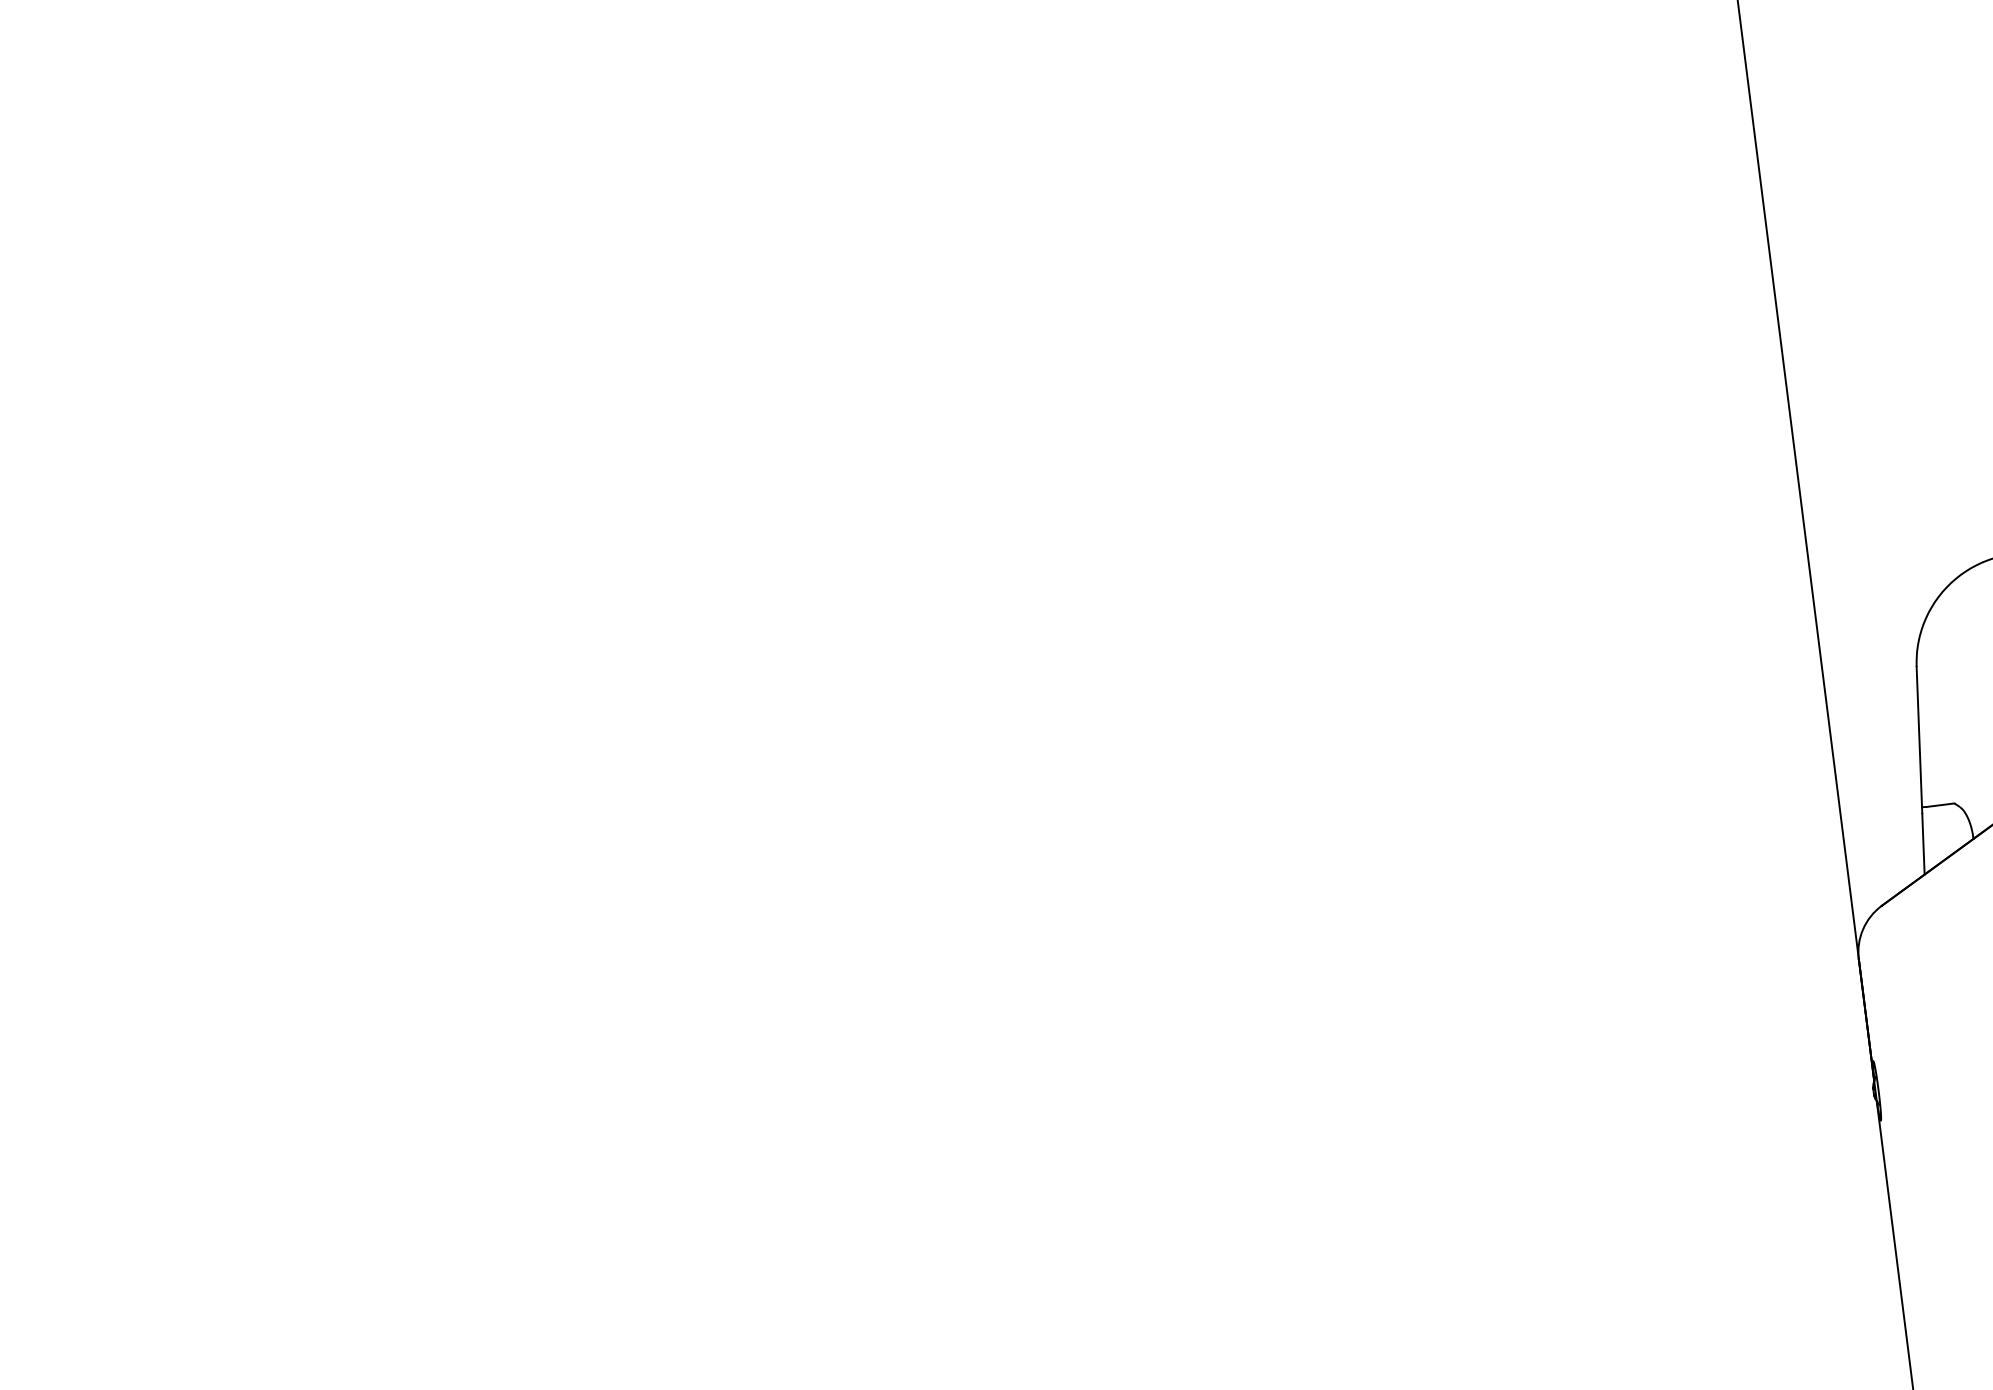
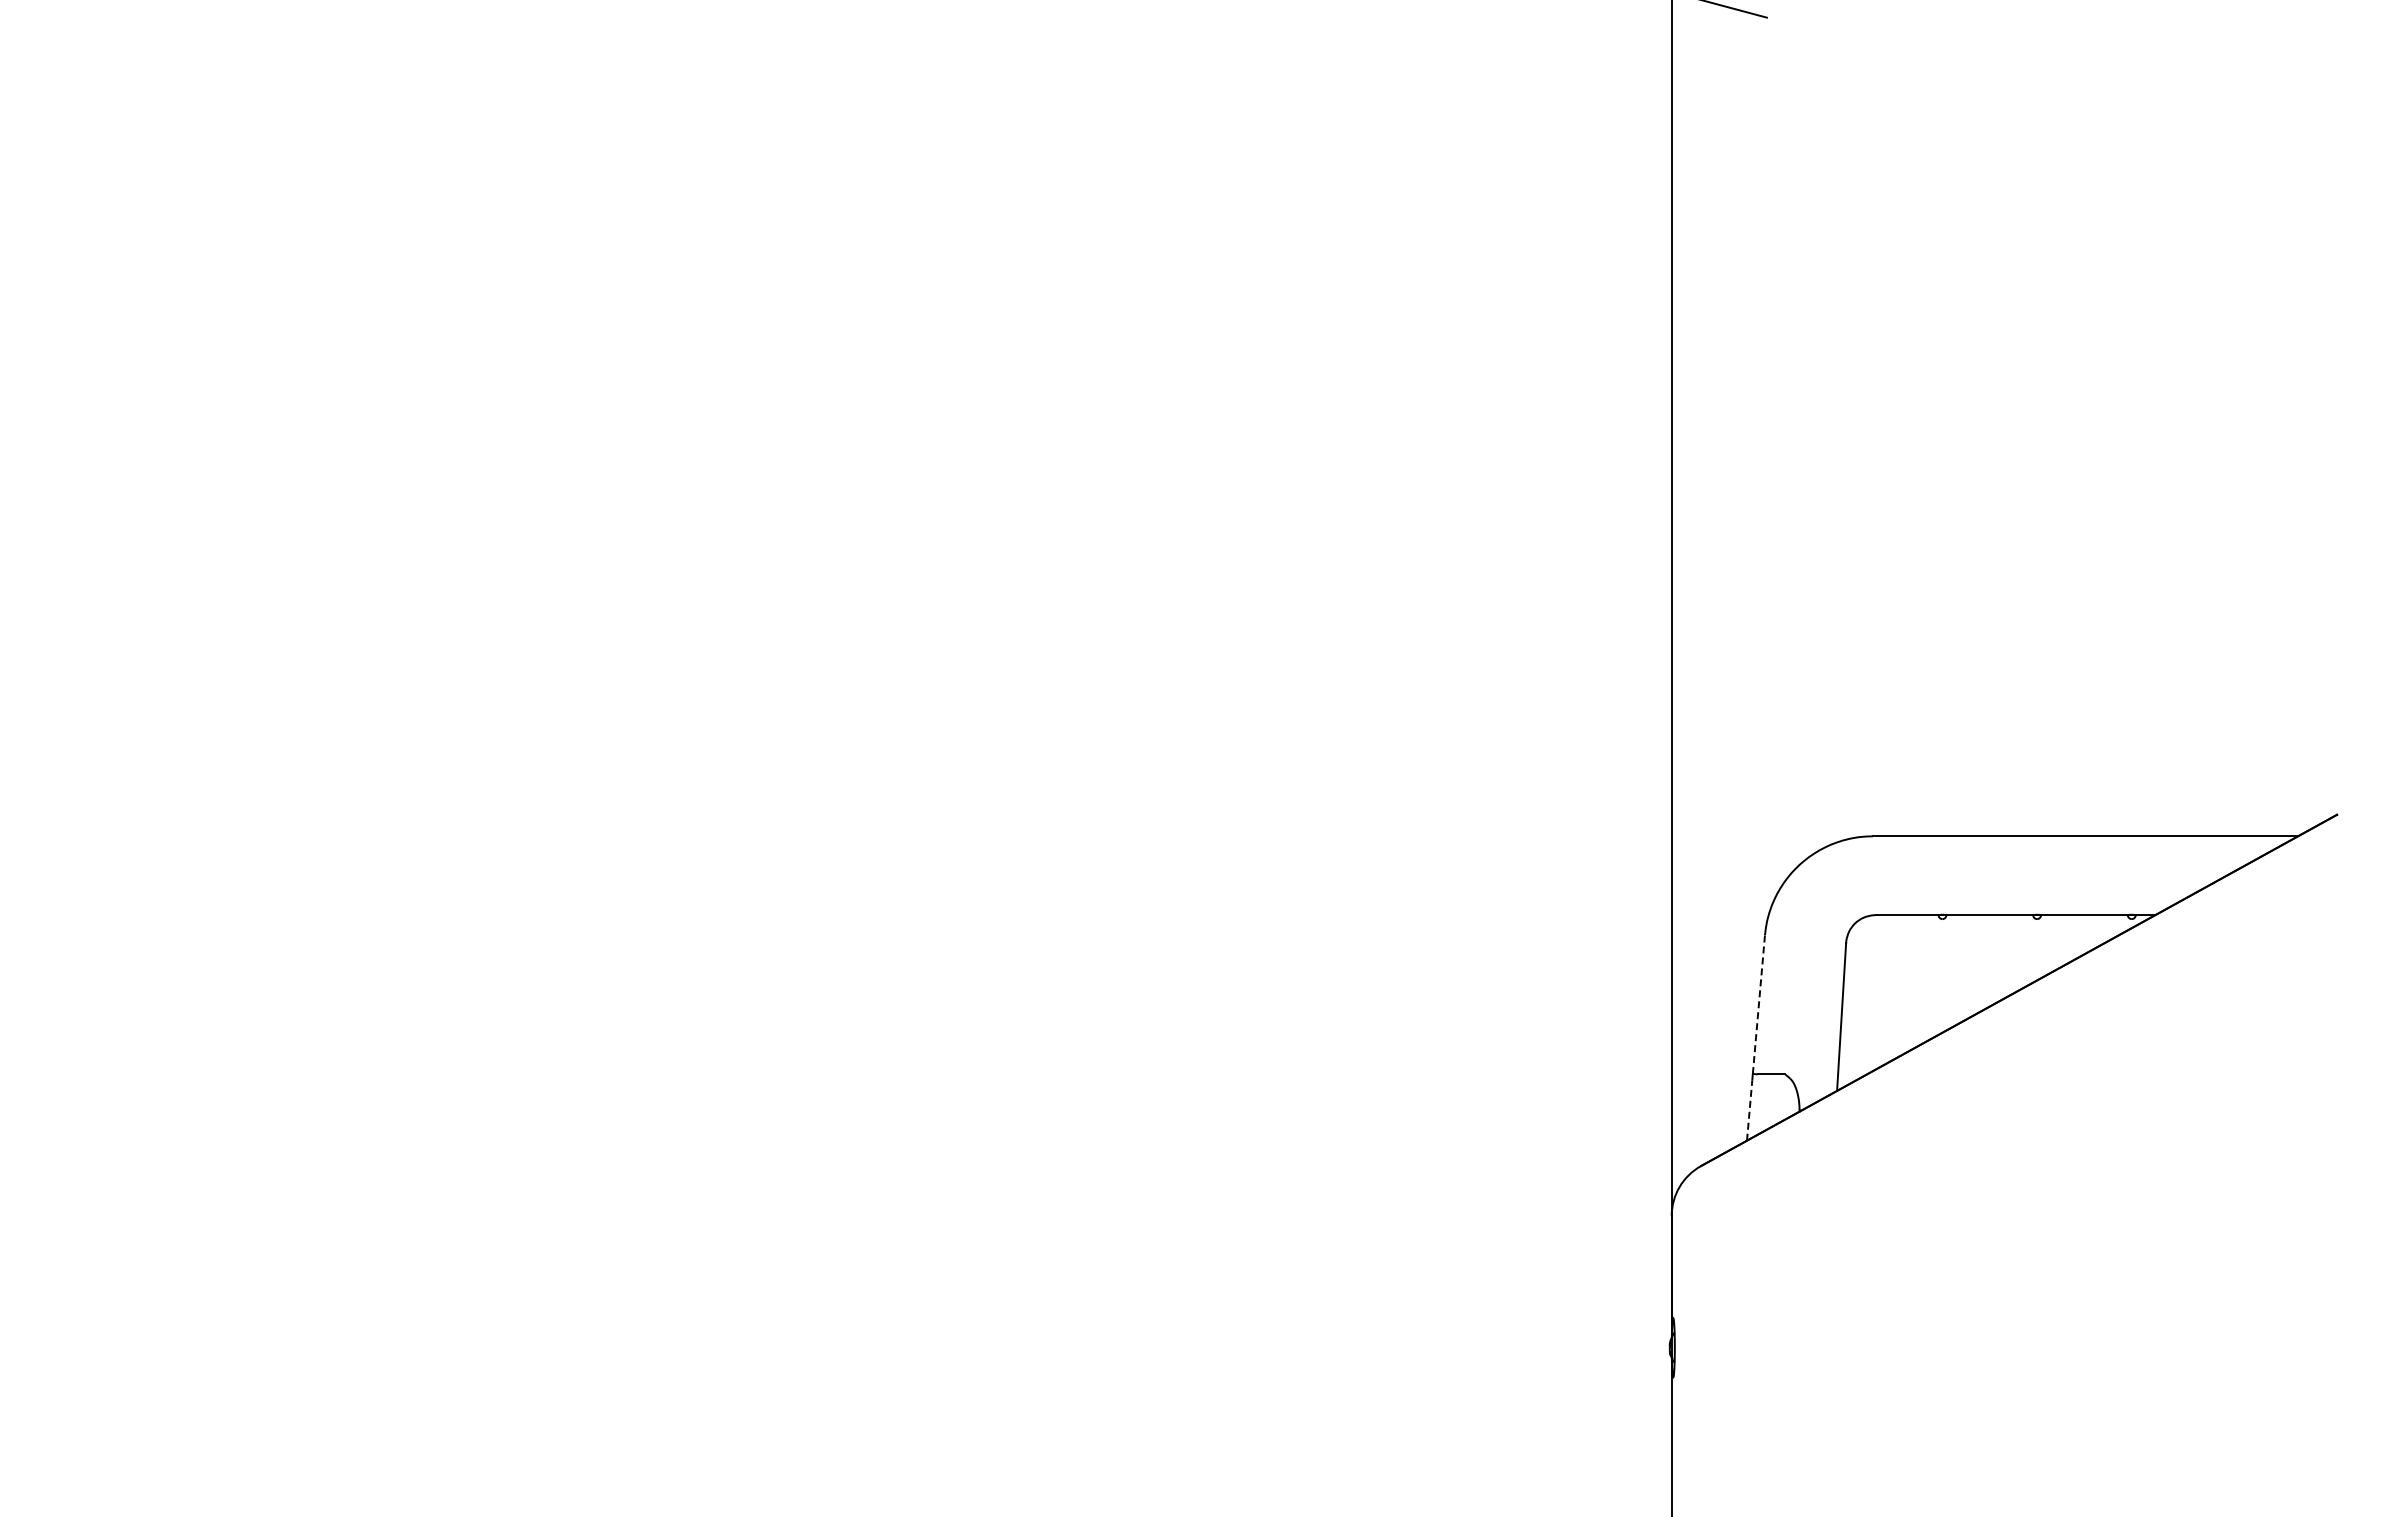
line: (1918, 736) -> (1758, 1004), solid -> dashed
line: (1923, 844) -> (1749, 1110), solid -> dashed

